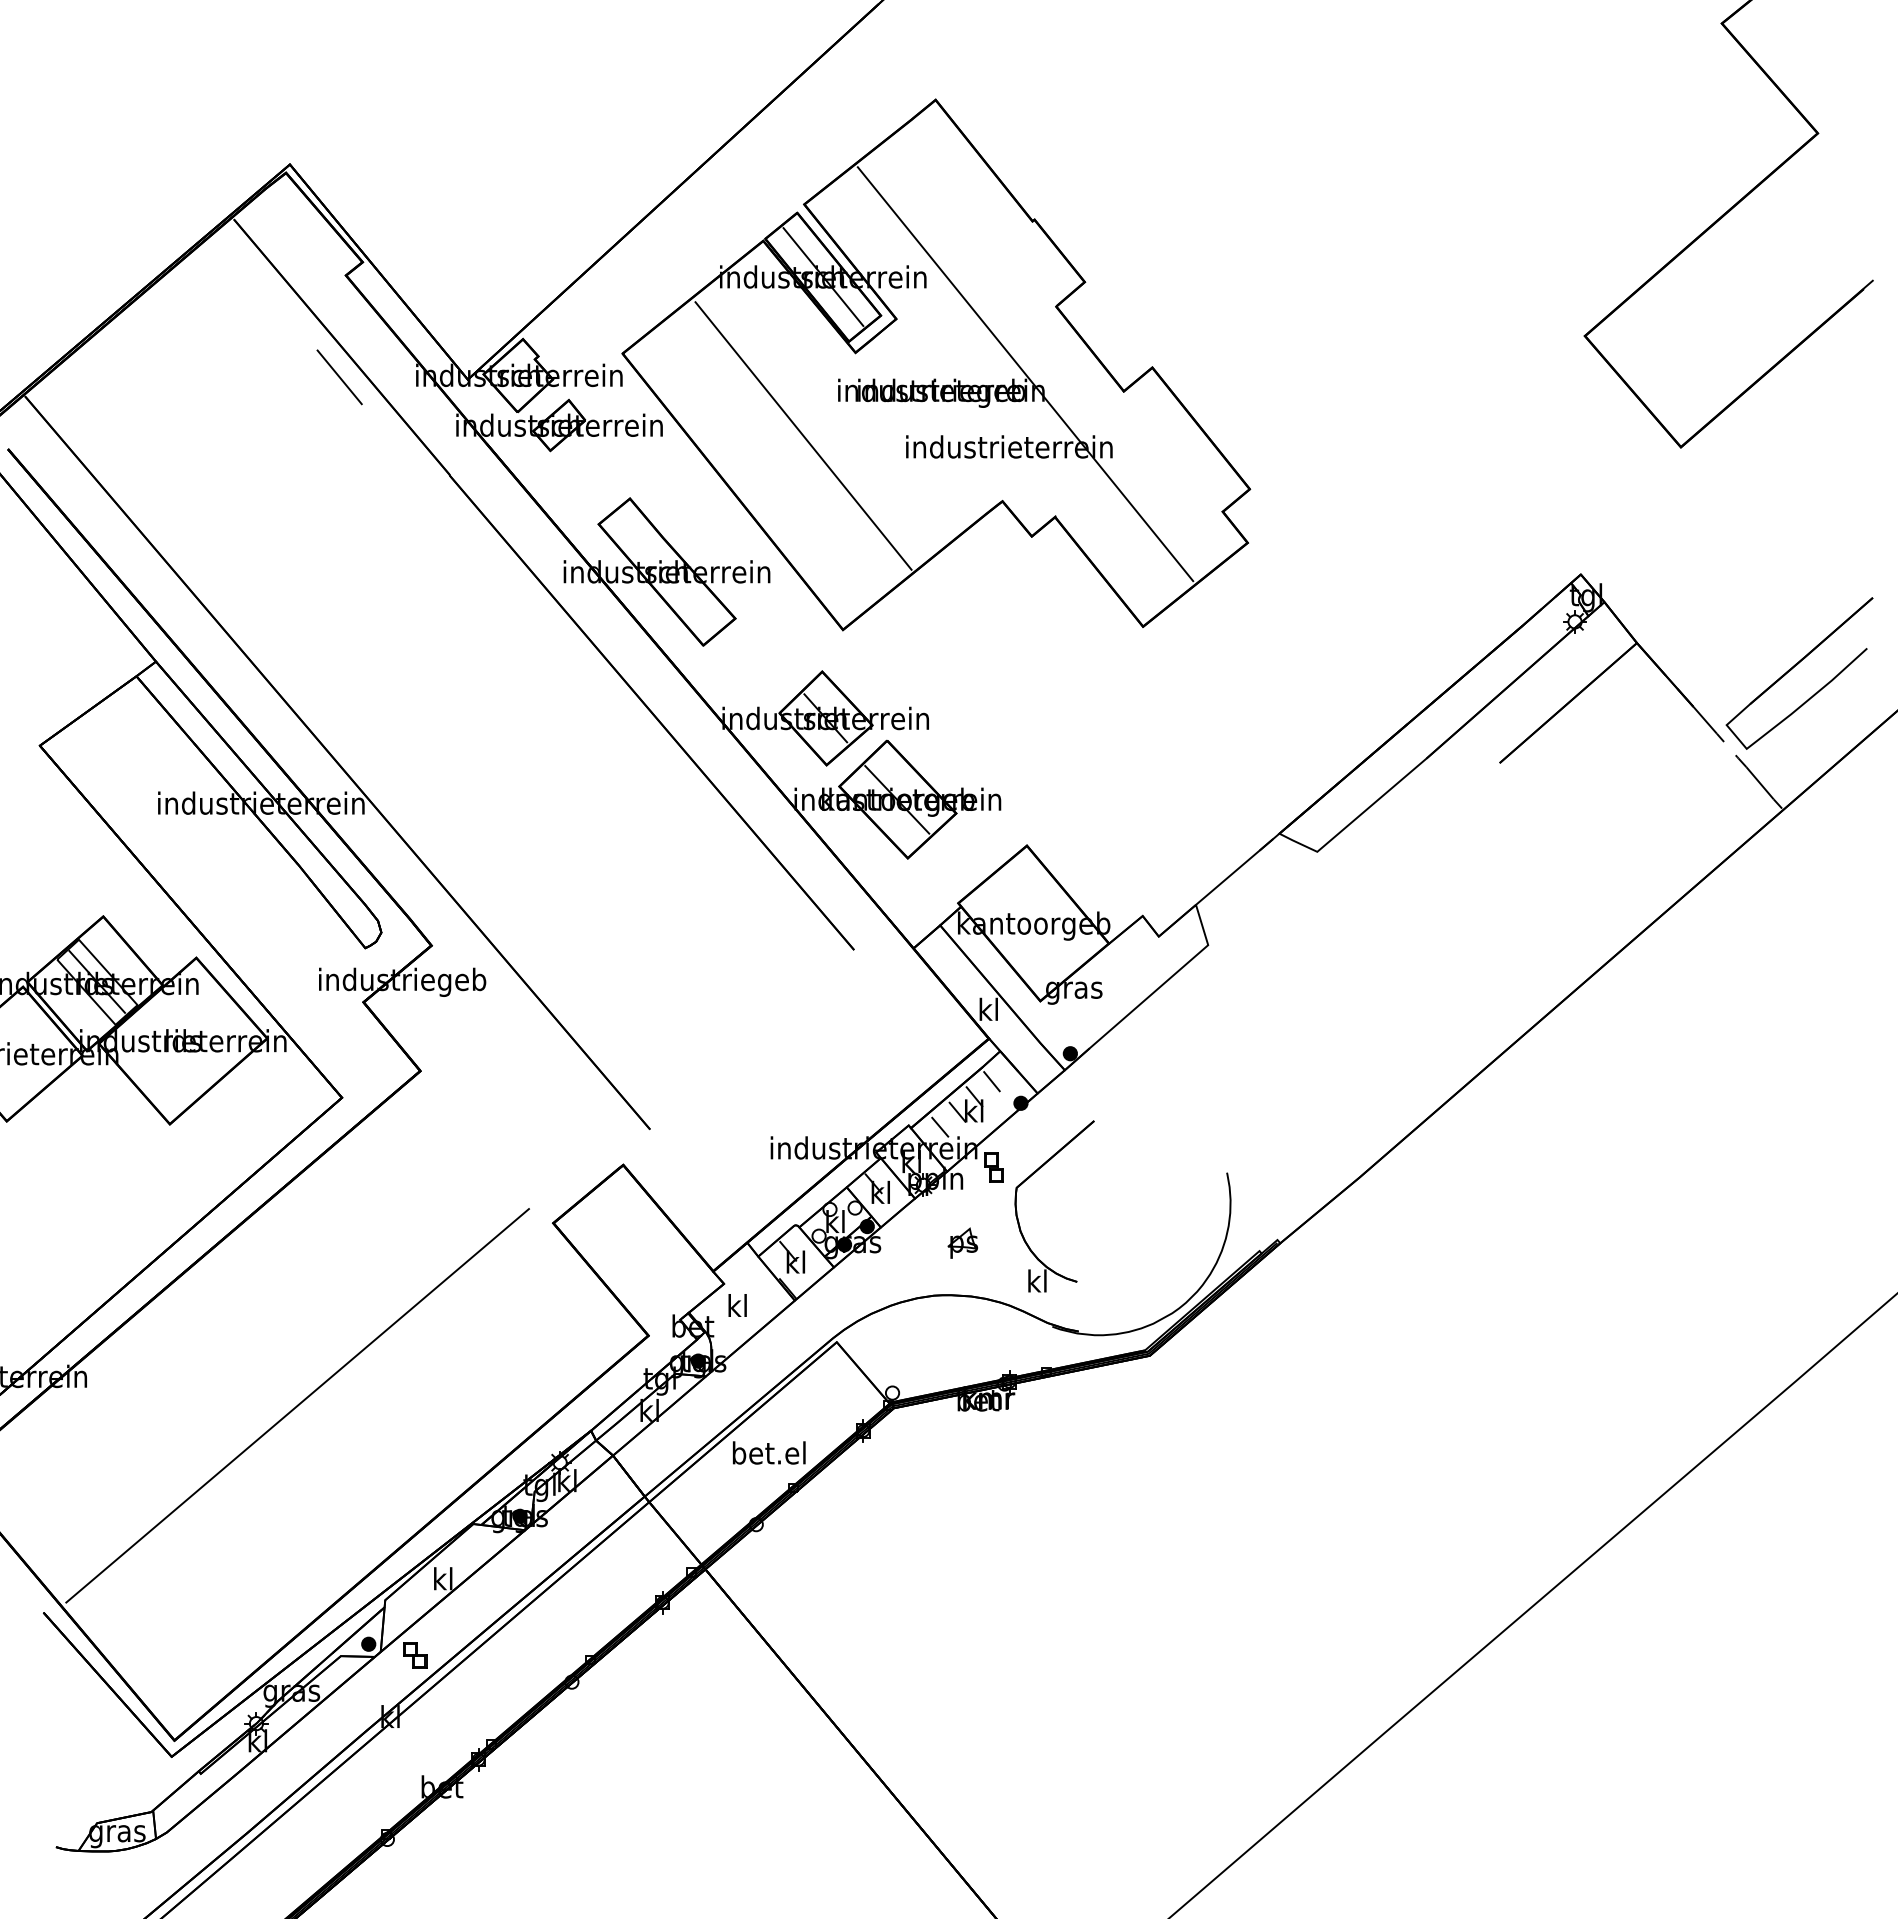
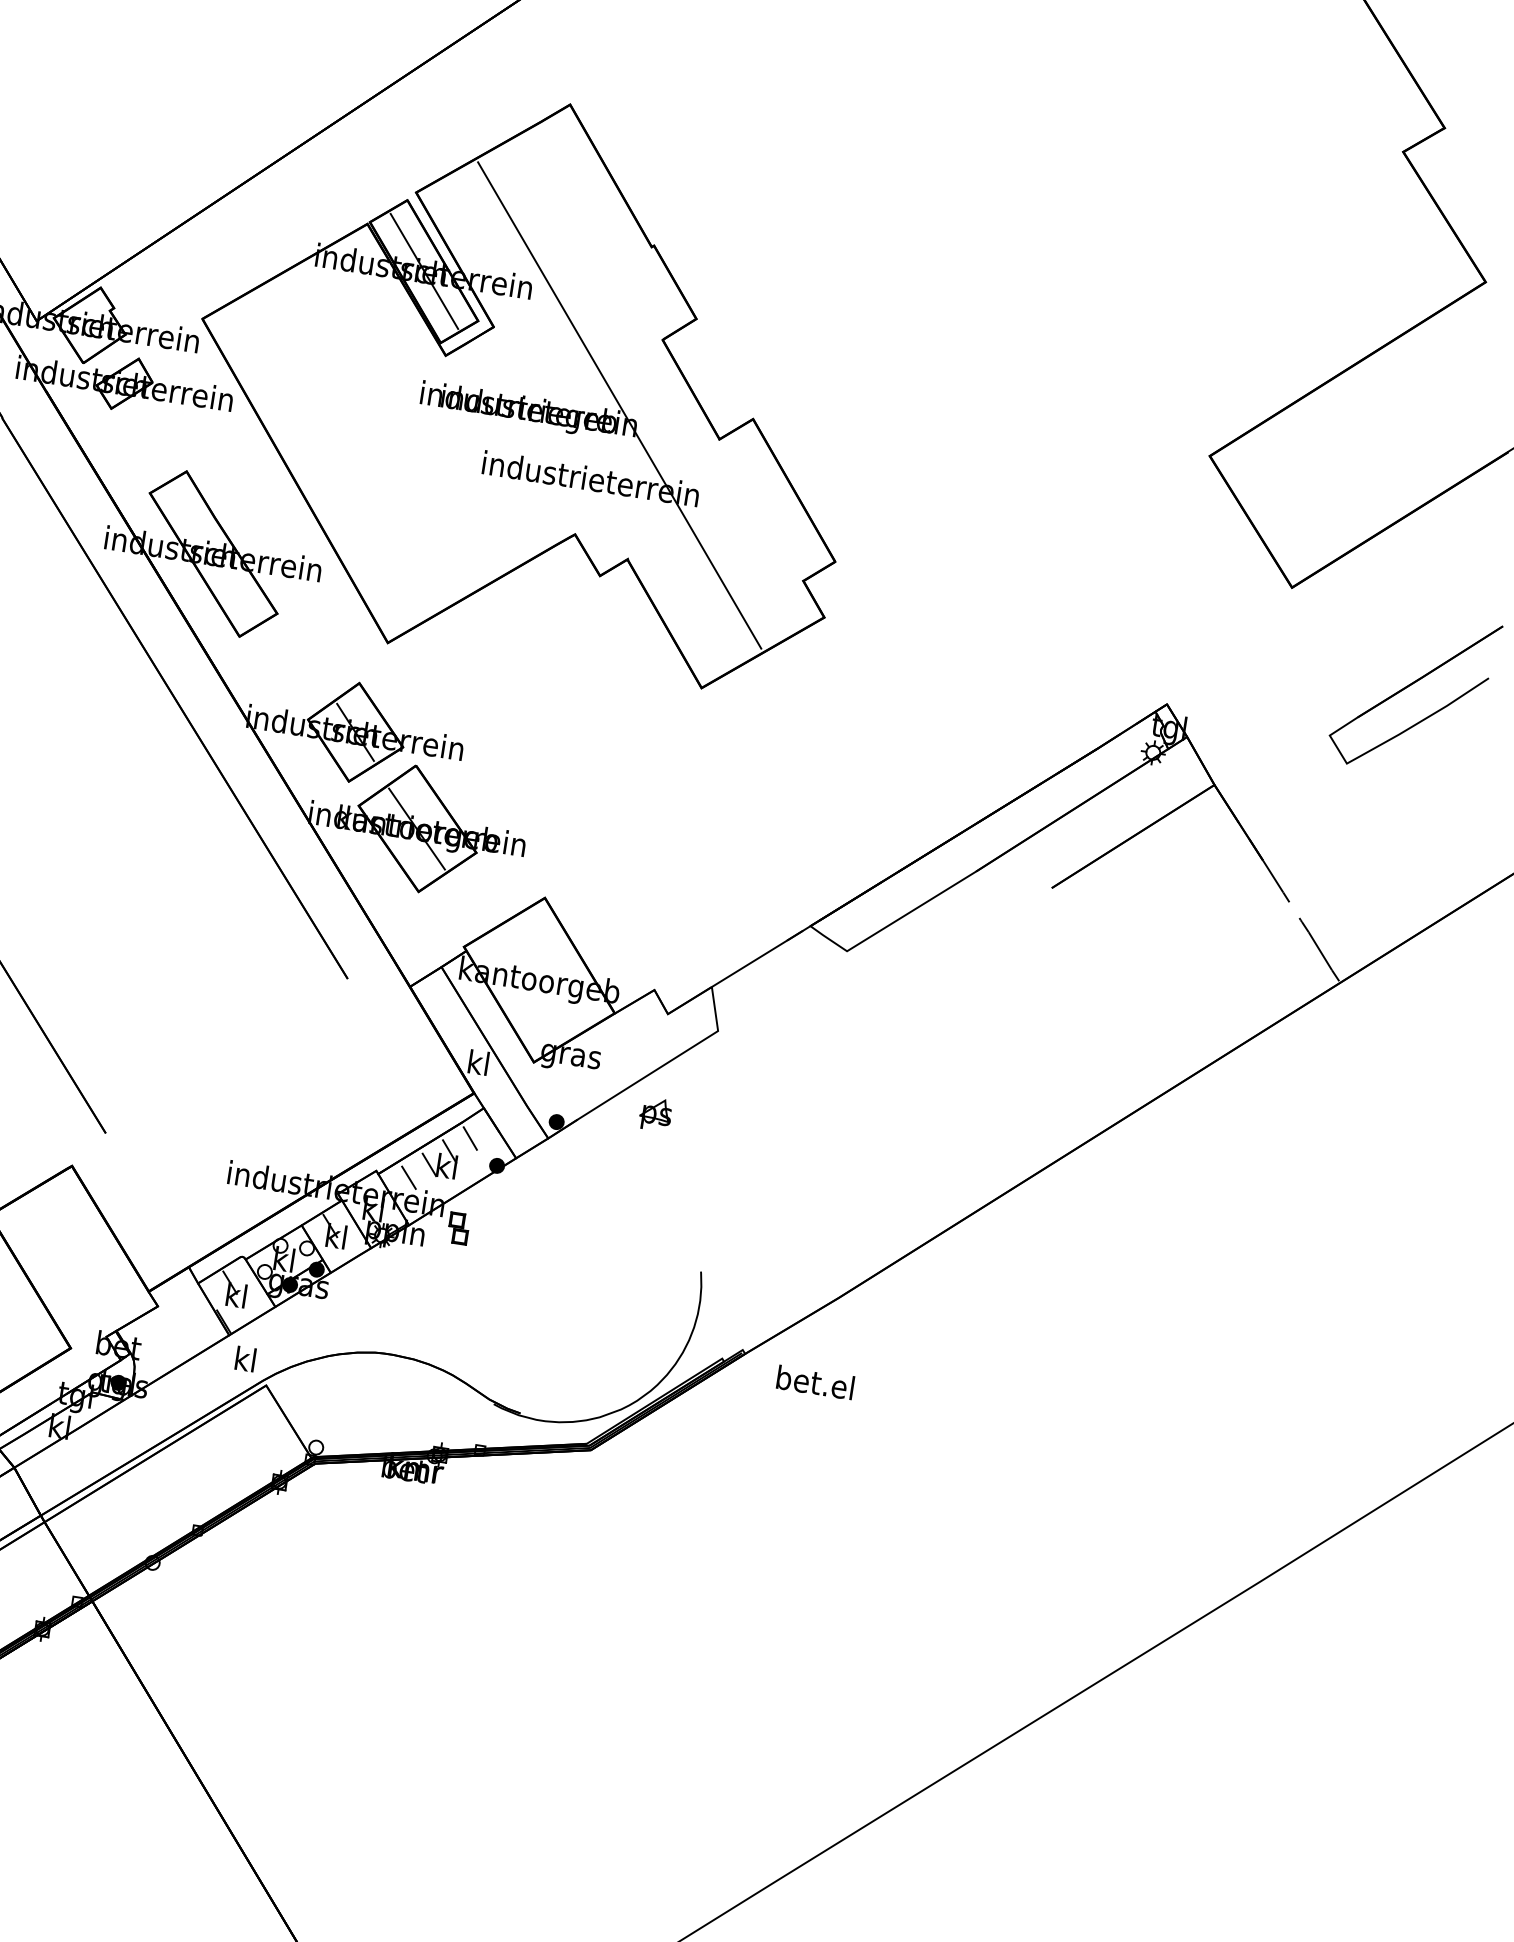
line: (803, 435) -> (378, 433), removed
part: (1794, 667) -> (1409, 686), moved
part: (1017, 1210) -> (476, 1277), removed
part: (962, 1242) -> (655, 1113), moved
text: (737, 1305) -> (245, 1359), moved
text: (769, 1452) -> (815, 1382), moved

